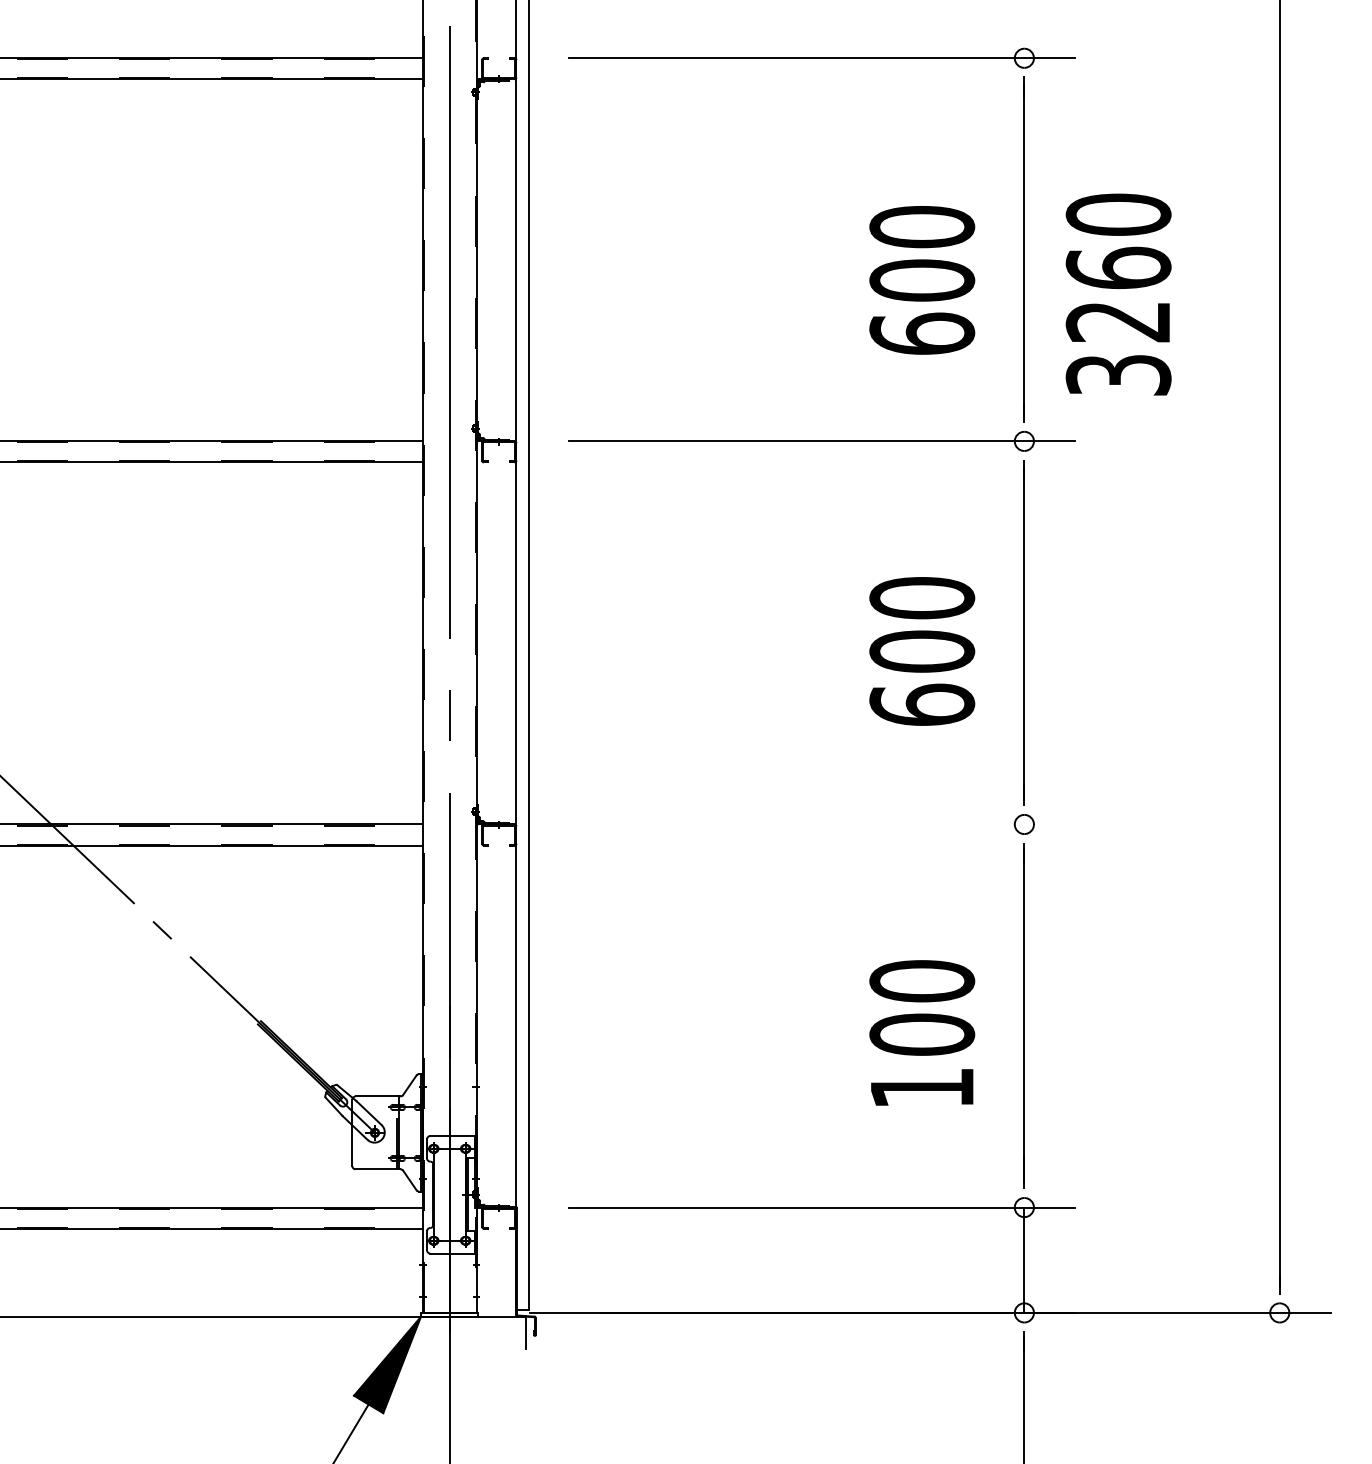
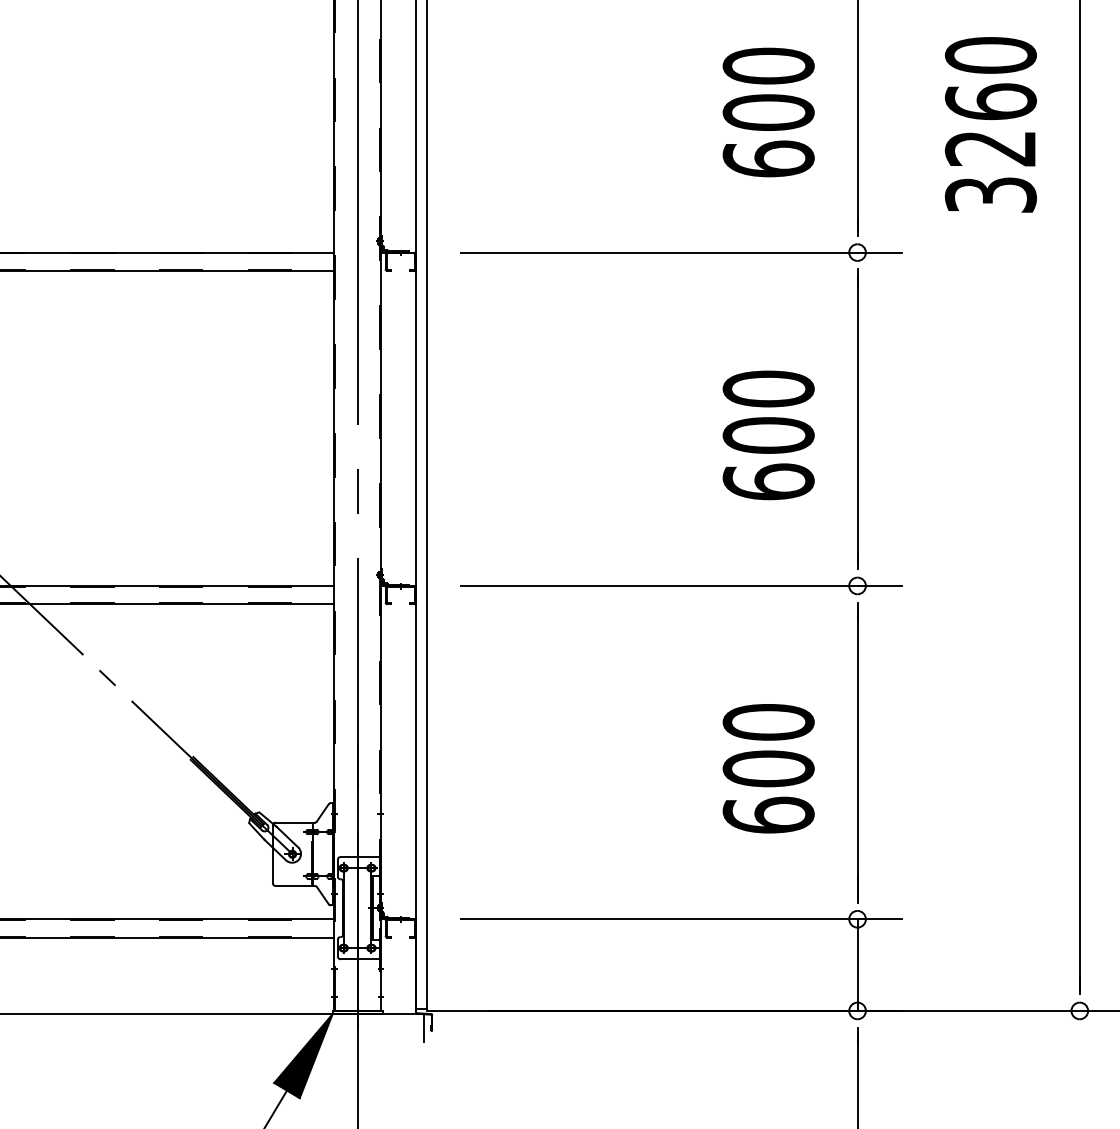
text: (1118, 294) -> (990, 124), moved
line: (821, 824) -> (681, 585), added
text: (922, 1087) -> (768, 814), 100 -> 600

